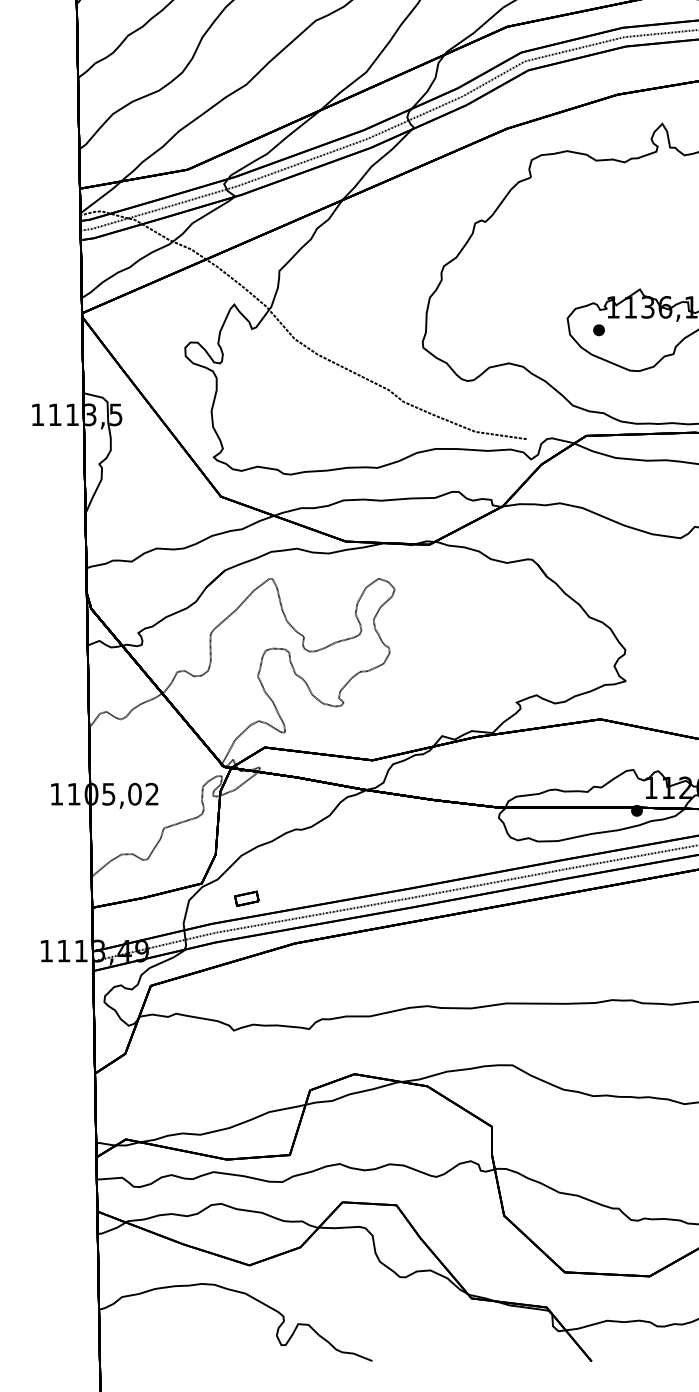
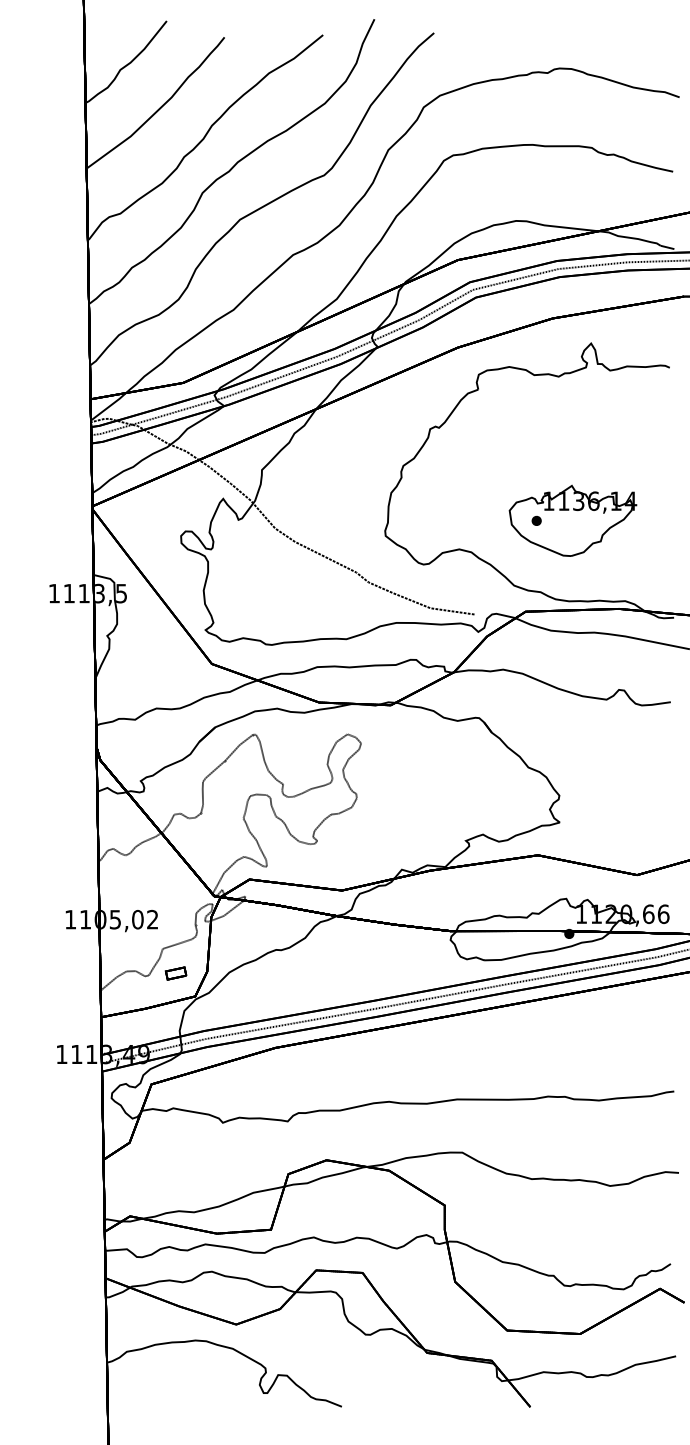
part: (246, 898) -> (175, 973), moved

